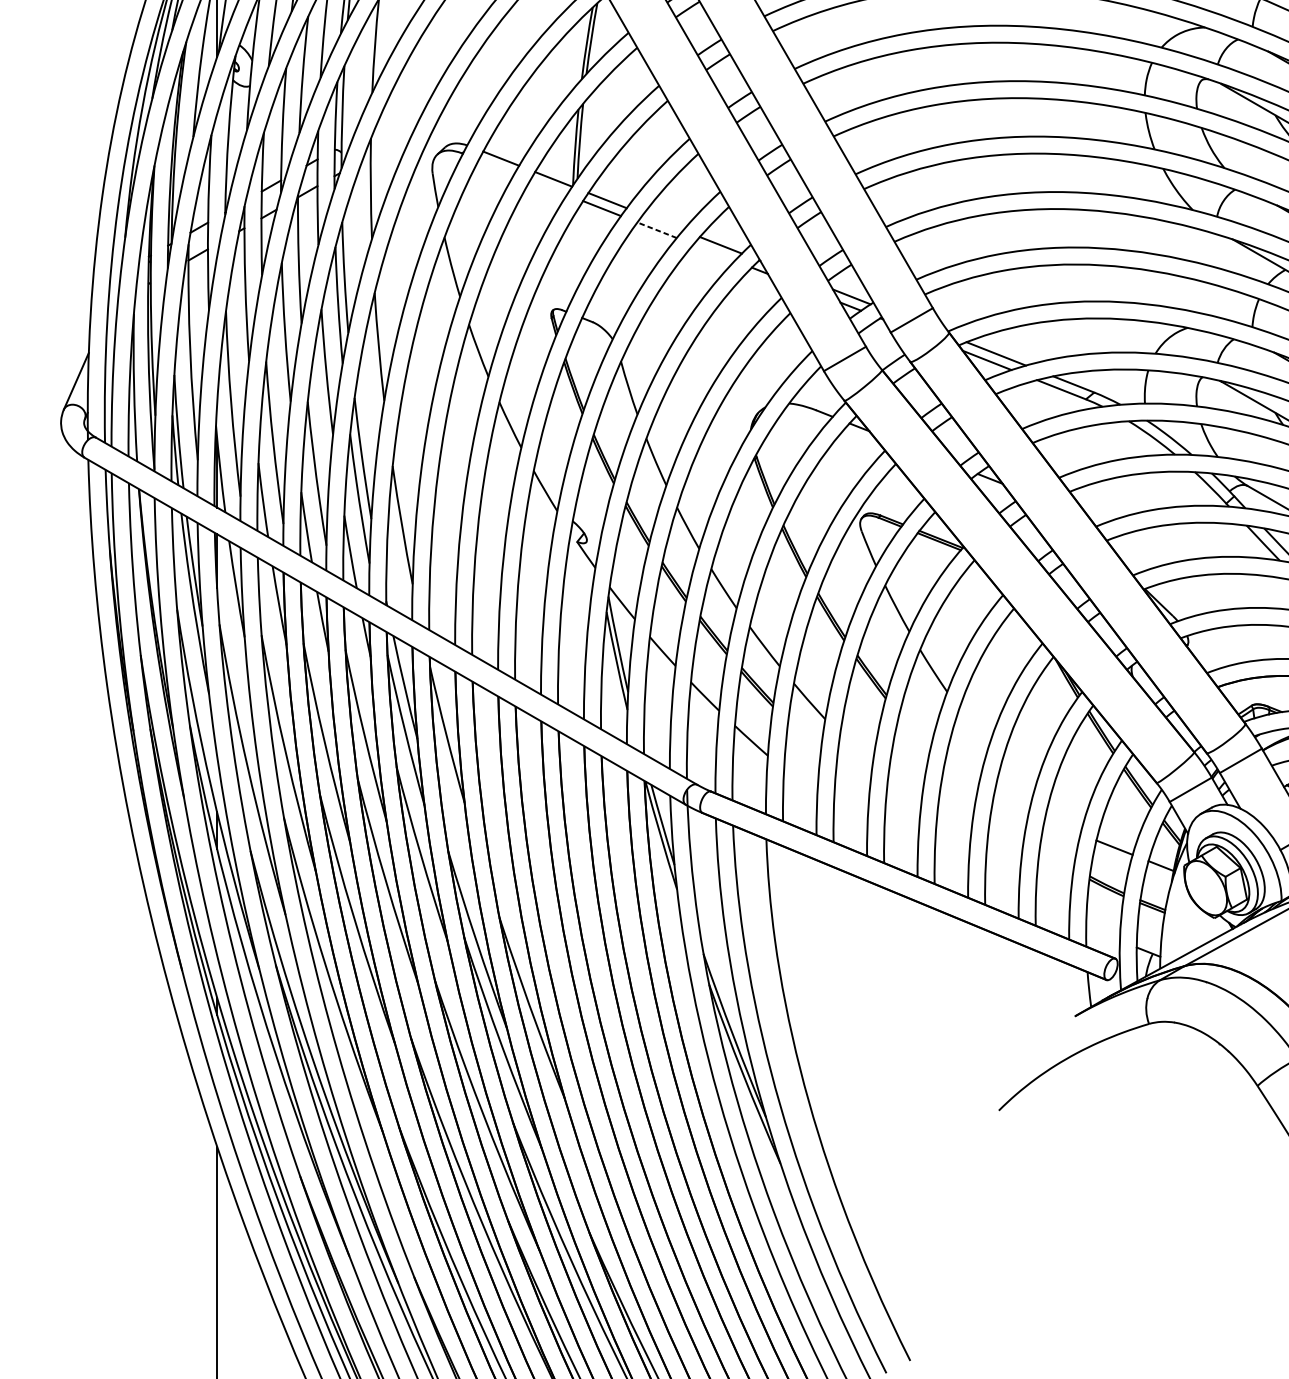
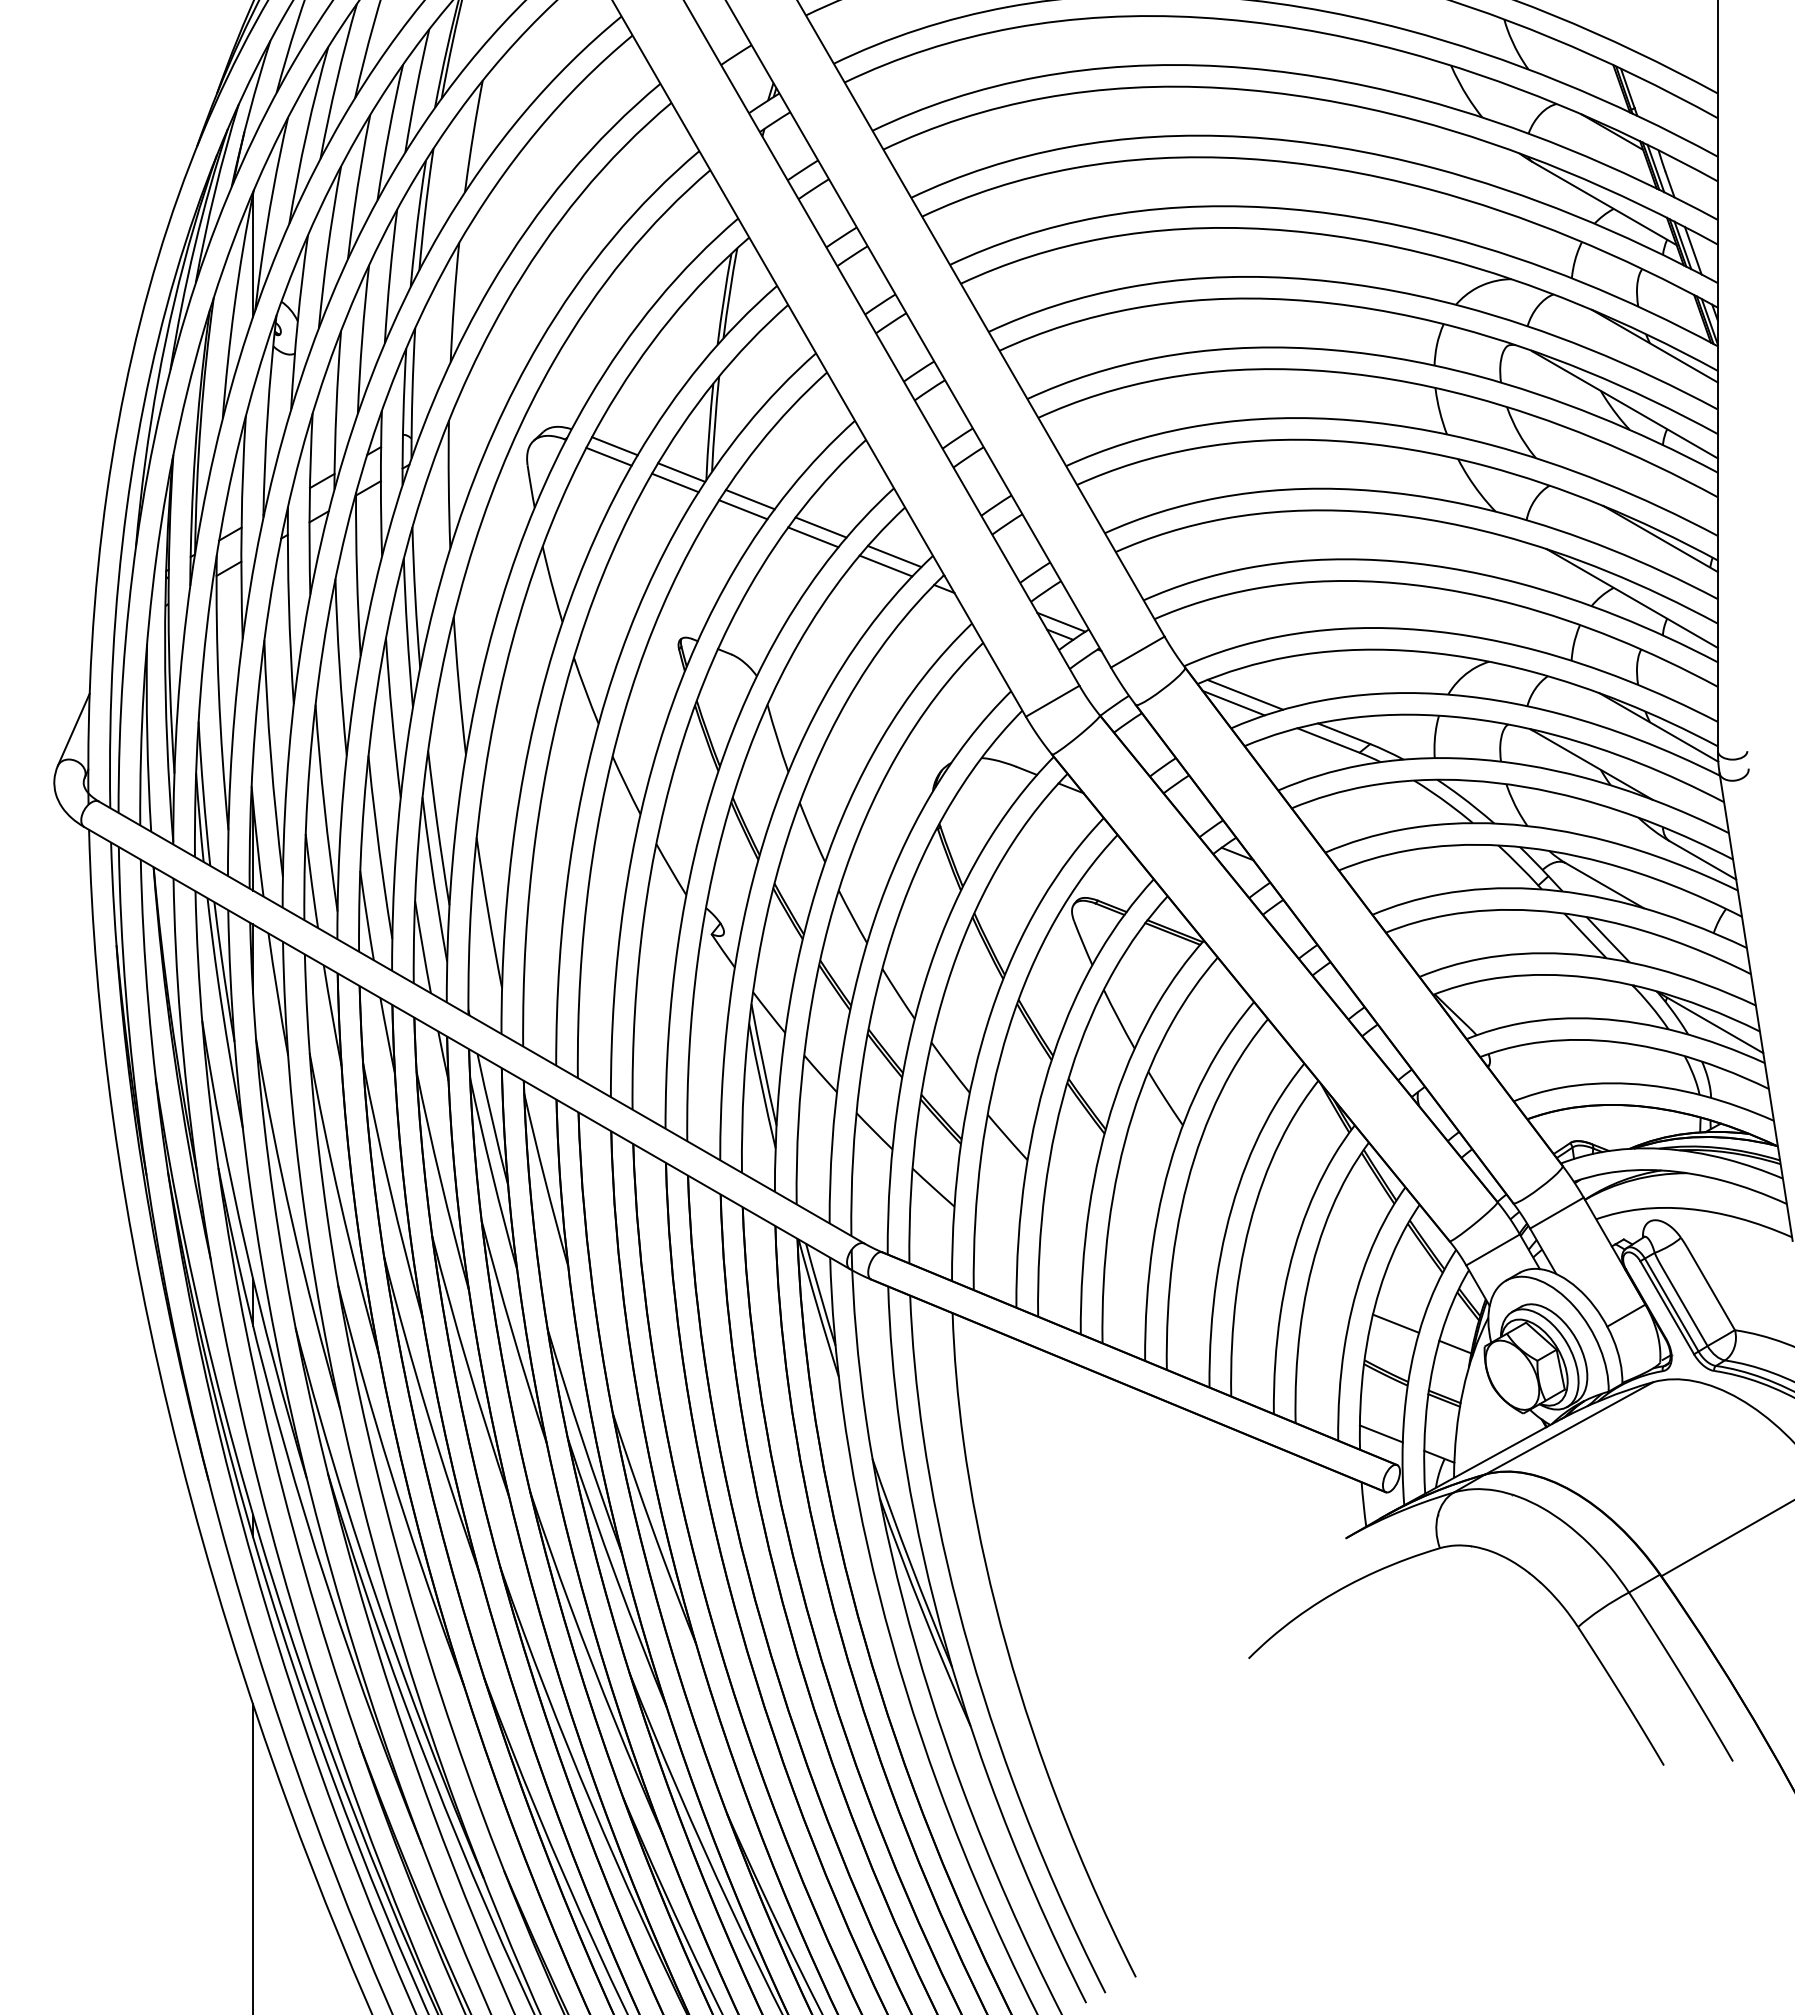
line: (496, 166) -> (608, 456), added
line: (548, 187) -> (675, 482), added
line: (662, 222) -> (820, 527), added
line: (656, 230) -> (812, 537), dashed -> solid
line: (713, 252) -> (885, 565), added
line: (1102, 933) -> (1380, 1433), added

